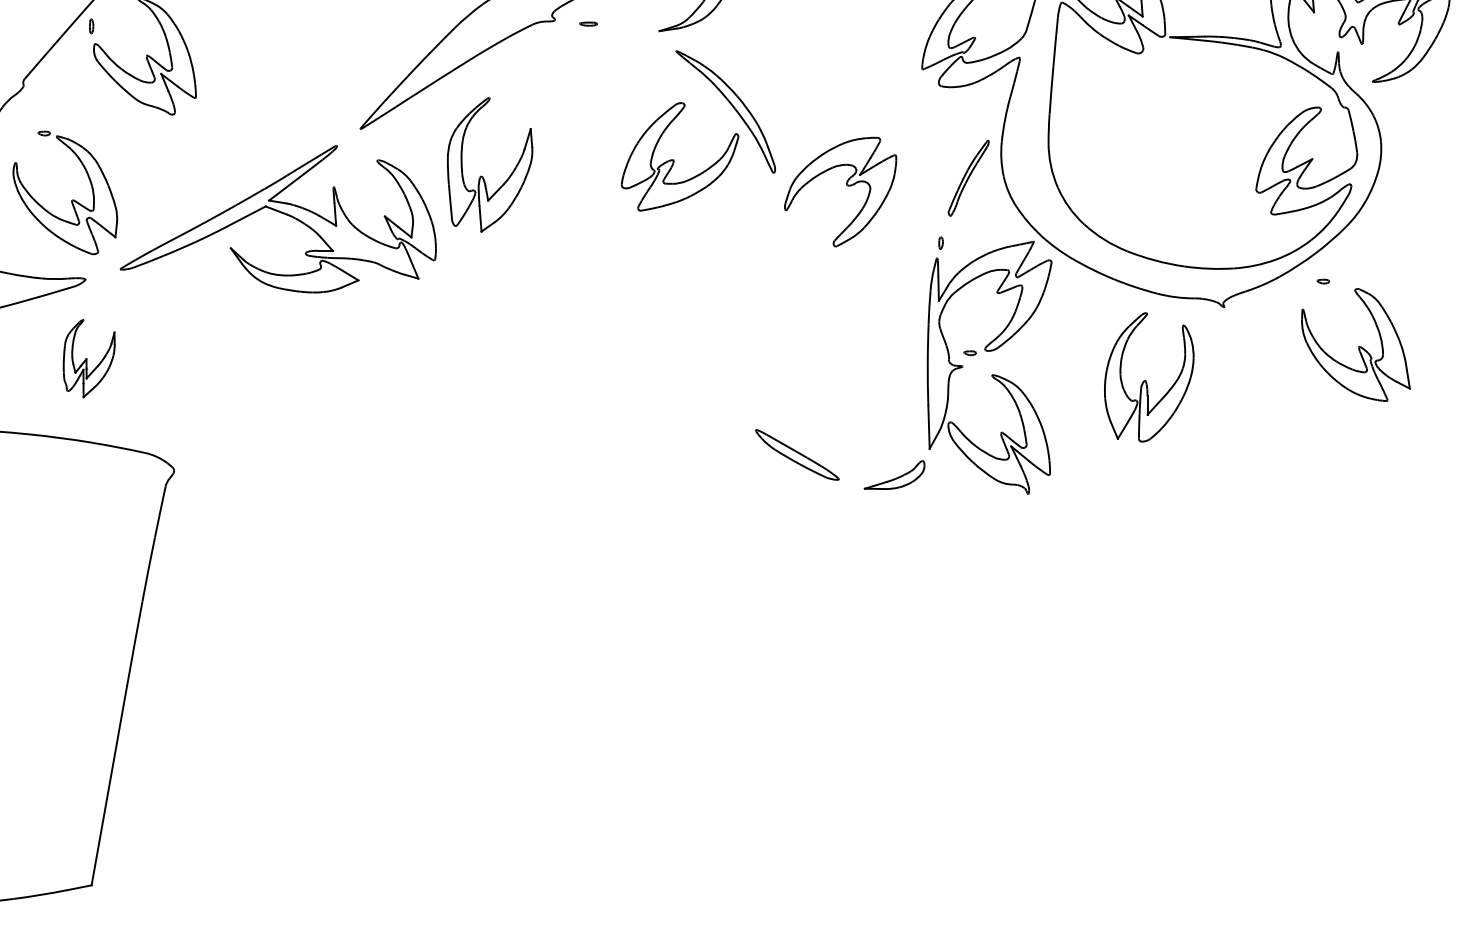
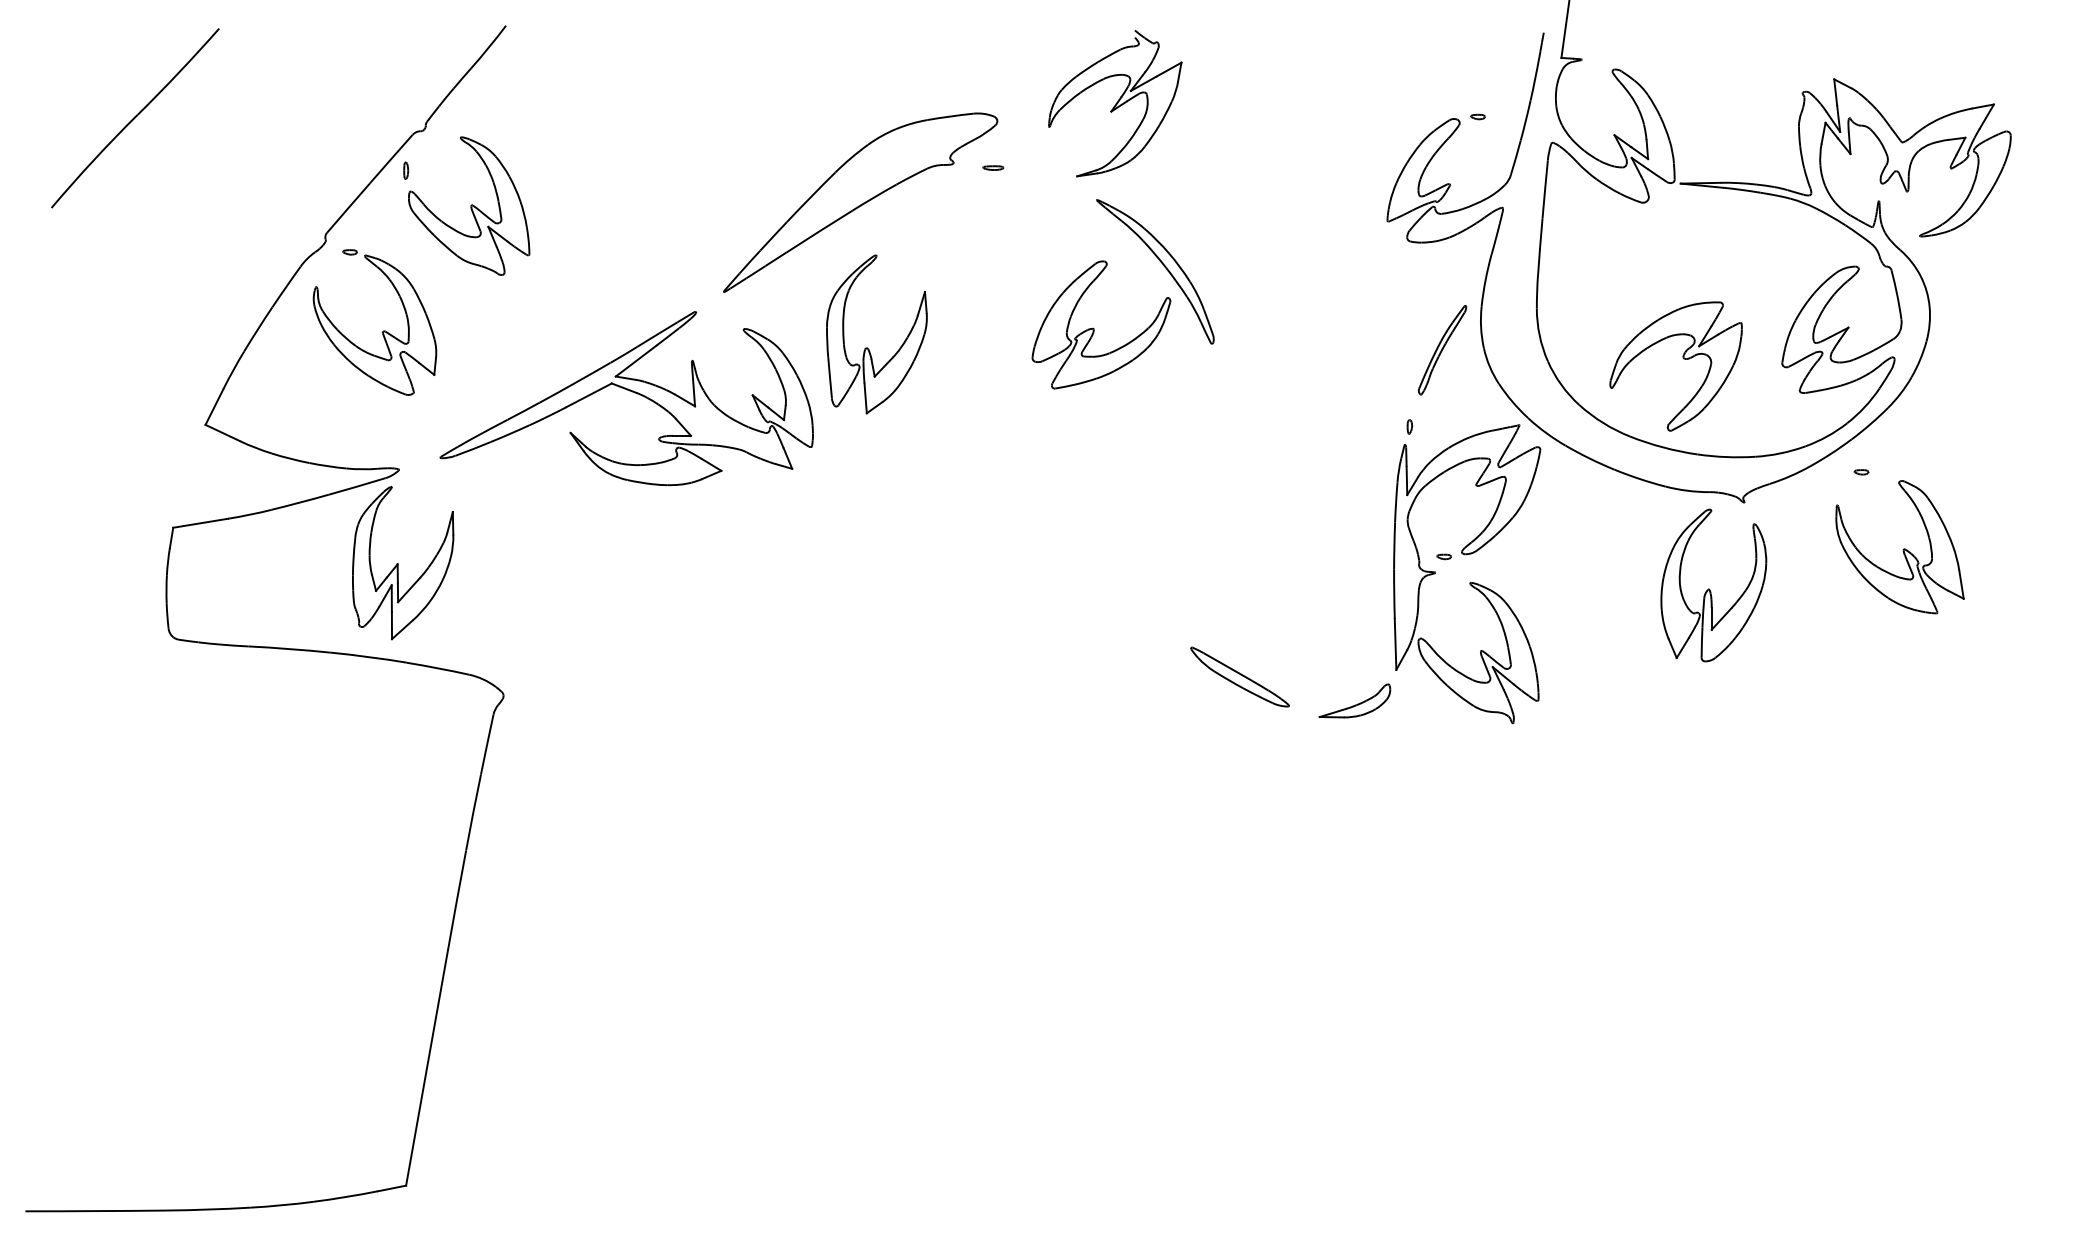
part: (846, 186) -> (1683, 359), moved
part: (72, 199) -> (383, 330), moved
part: (89, 358) -> (403, 563), size x1.67
part: (1148, 377) -> (1713, 585), moved

